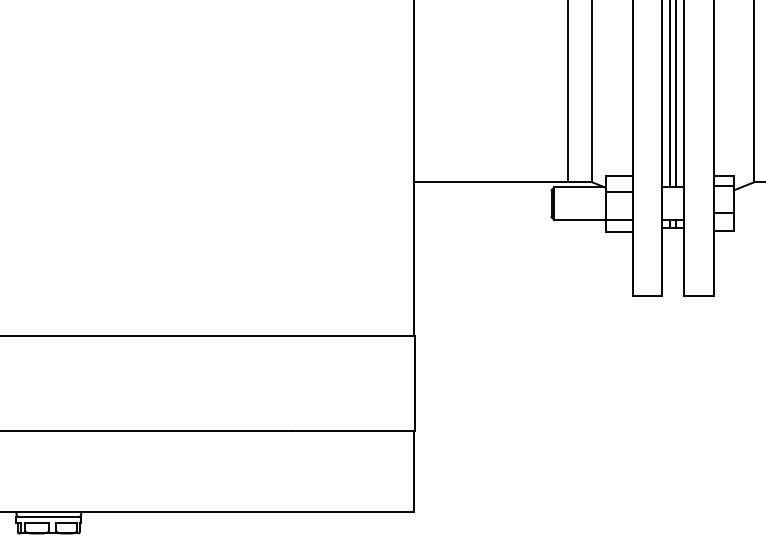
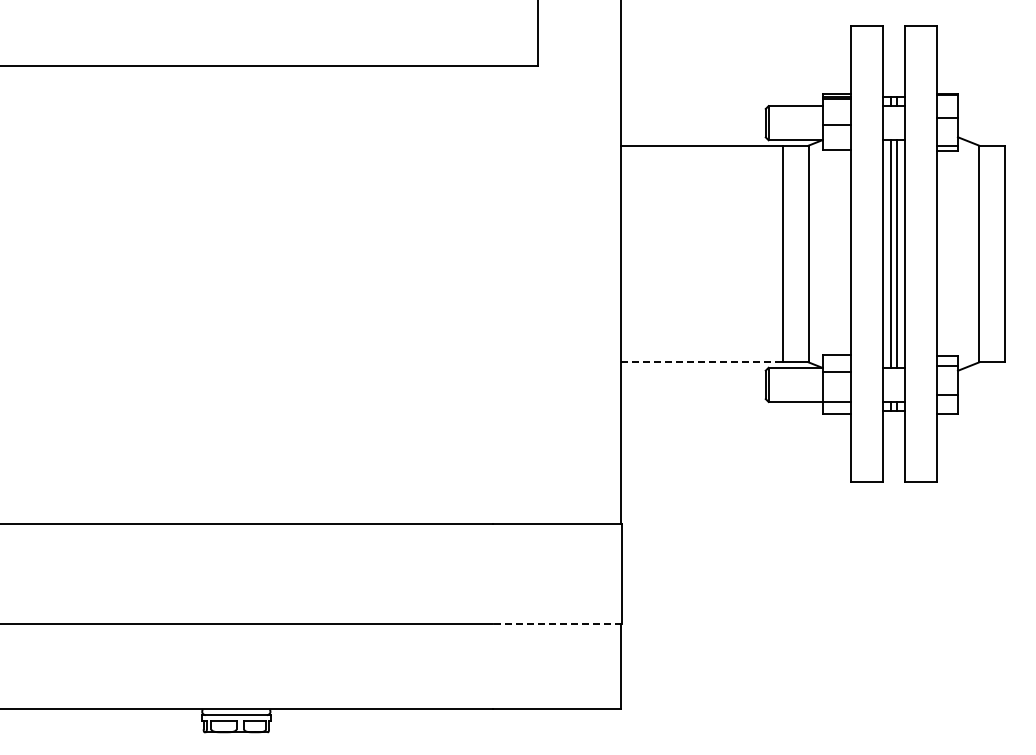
line: (491, 182) -> (702, 362), solid -> dashed
line: (353, 431) -> (557, 624), solid -> dashed

